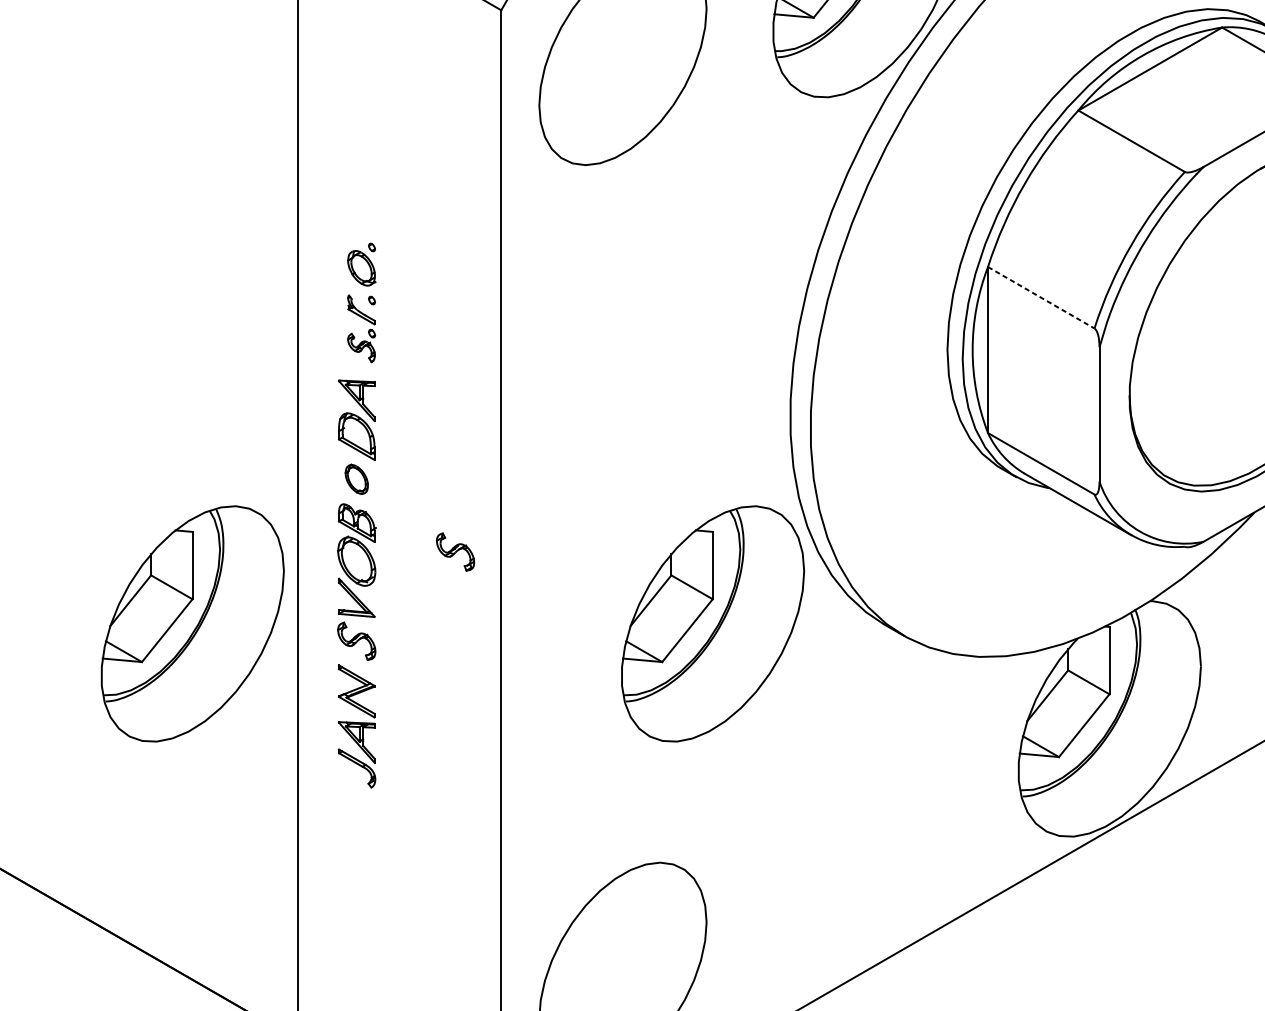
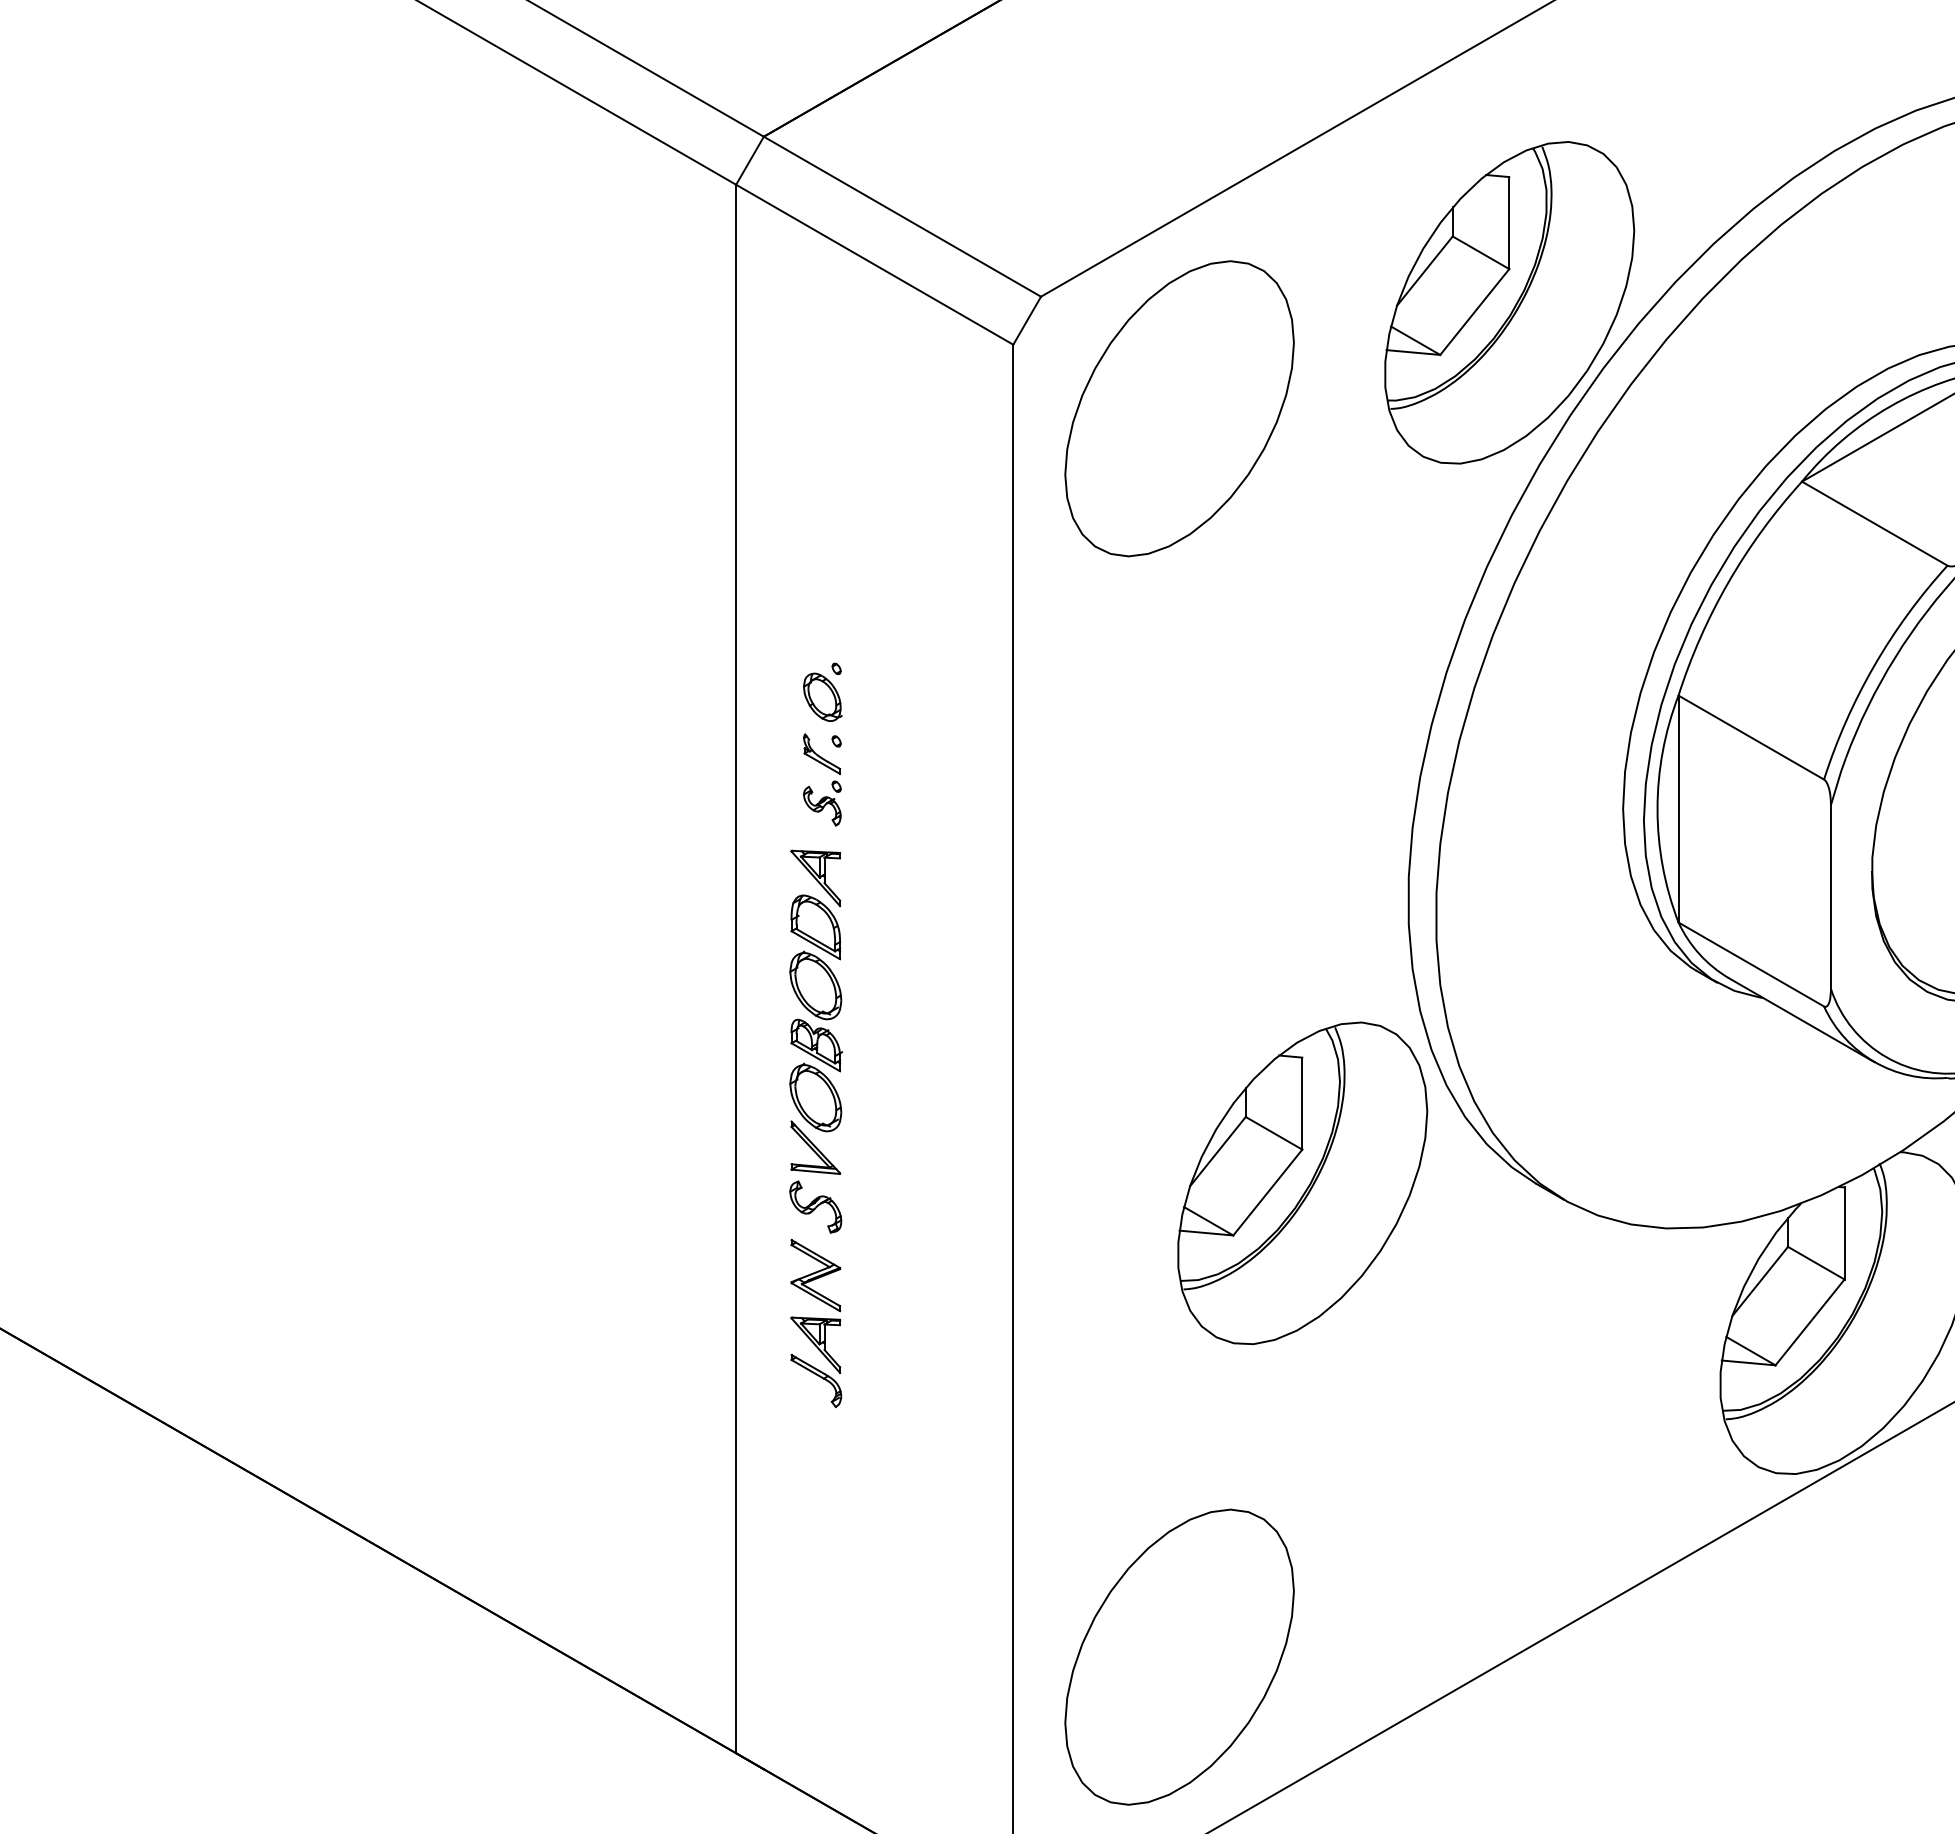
line: (1041, 297) -> (1751, 737), dashed -> solid
part: (356, 479) -> (815, 985), size x1.67
part: (455, 551) -> (950, 1084), removed
part: (192, 624) -> (591, 1183), removed

